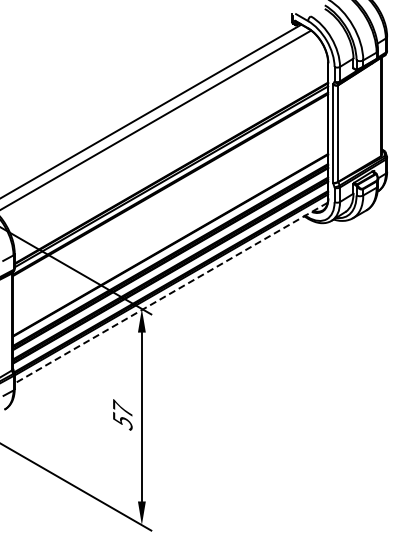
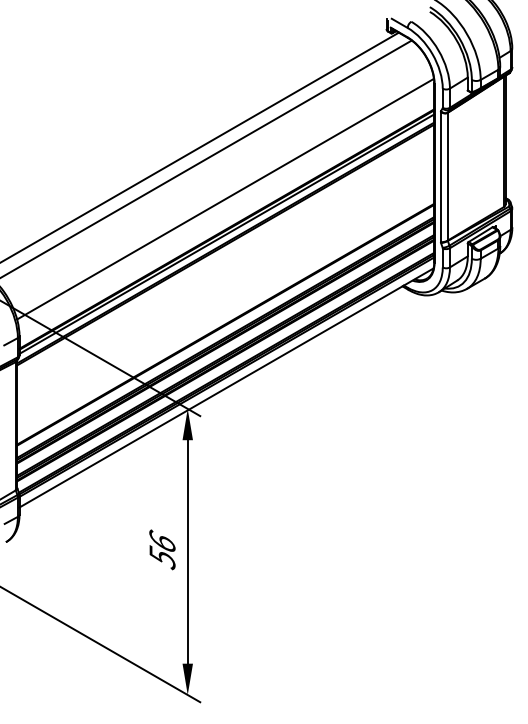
line: (169, 150) -> (224, 199), added
line: (171, 293) -> (226, 388), dashed -> solid
text: (122, 407) -> (162, 539), 57 -> 56

